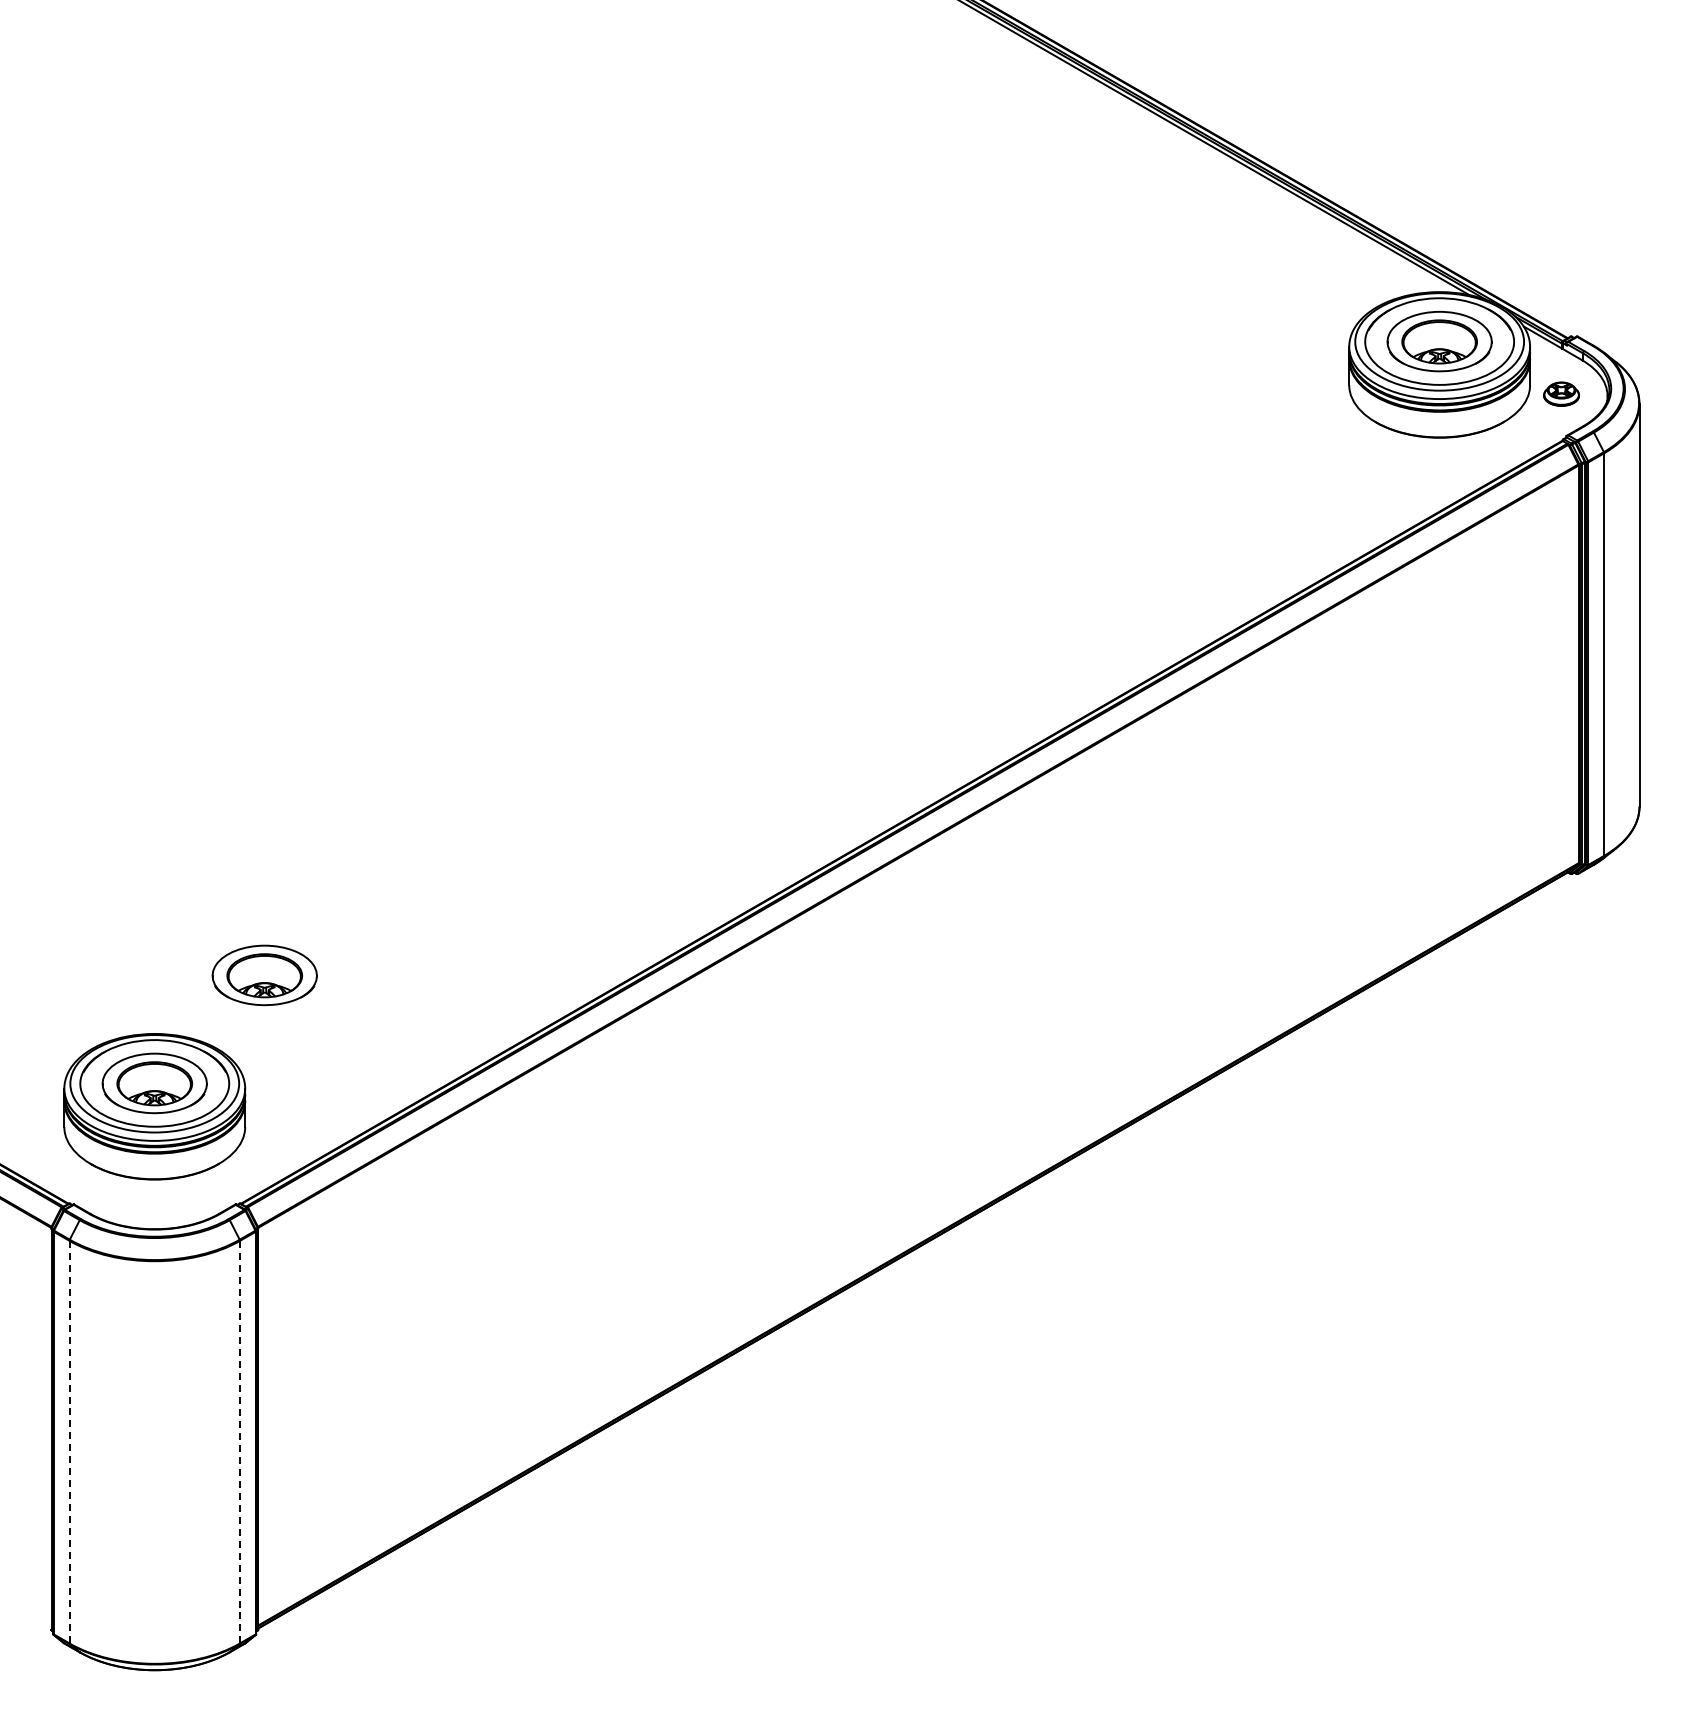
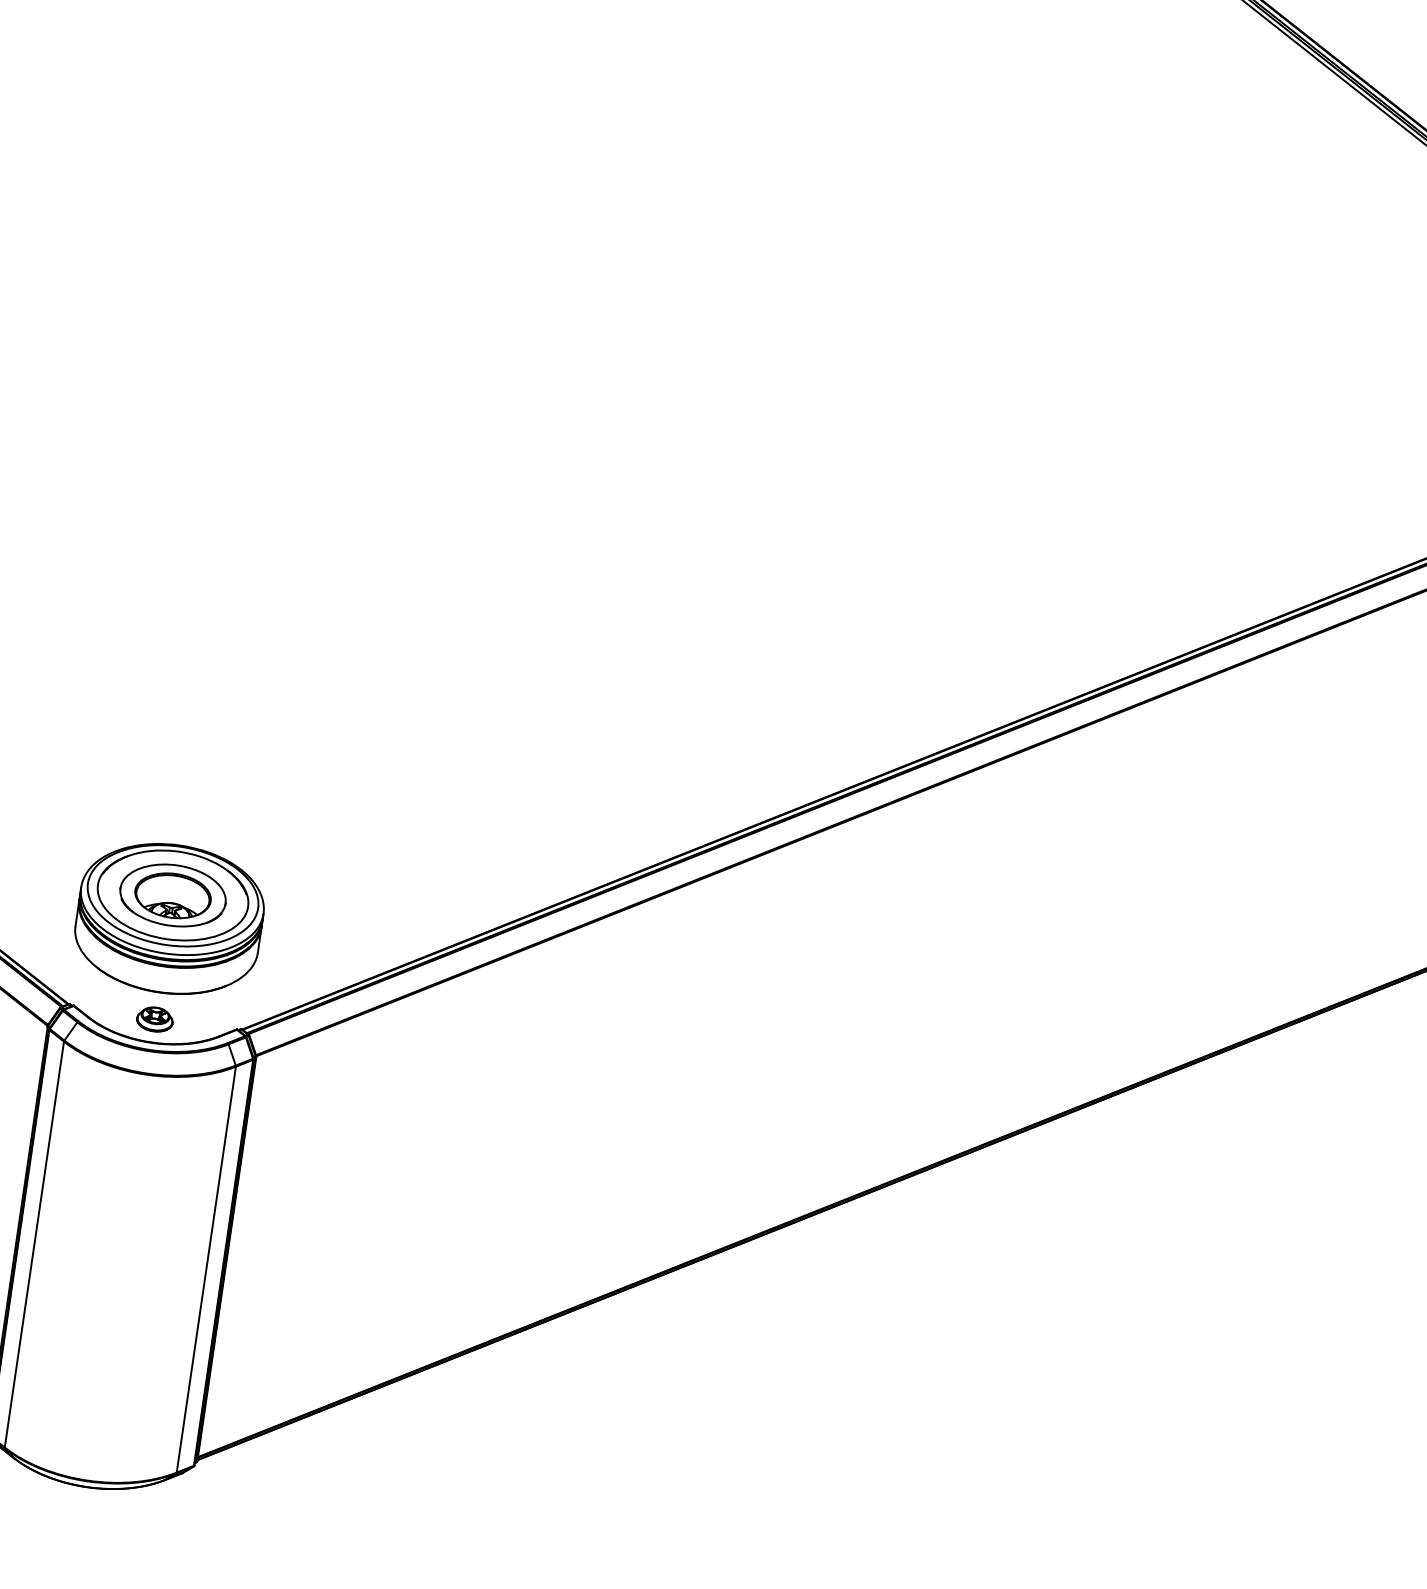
part: (264, 975) -> (299, 802), removed
part: (154, 1206) -> (154, 1019), added
line: (240, 1441) -> (206, 1269), dashed -> solid
line: (69, 1442) -> (34, 1244), dashed -> solid

